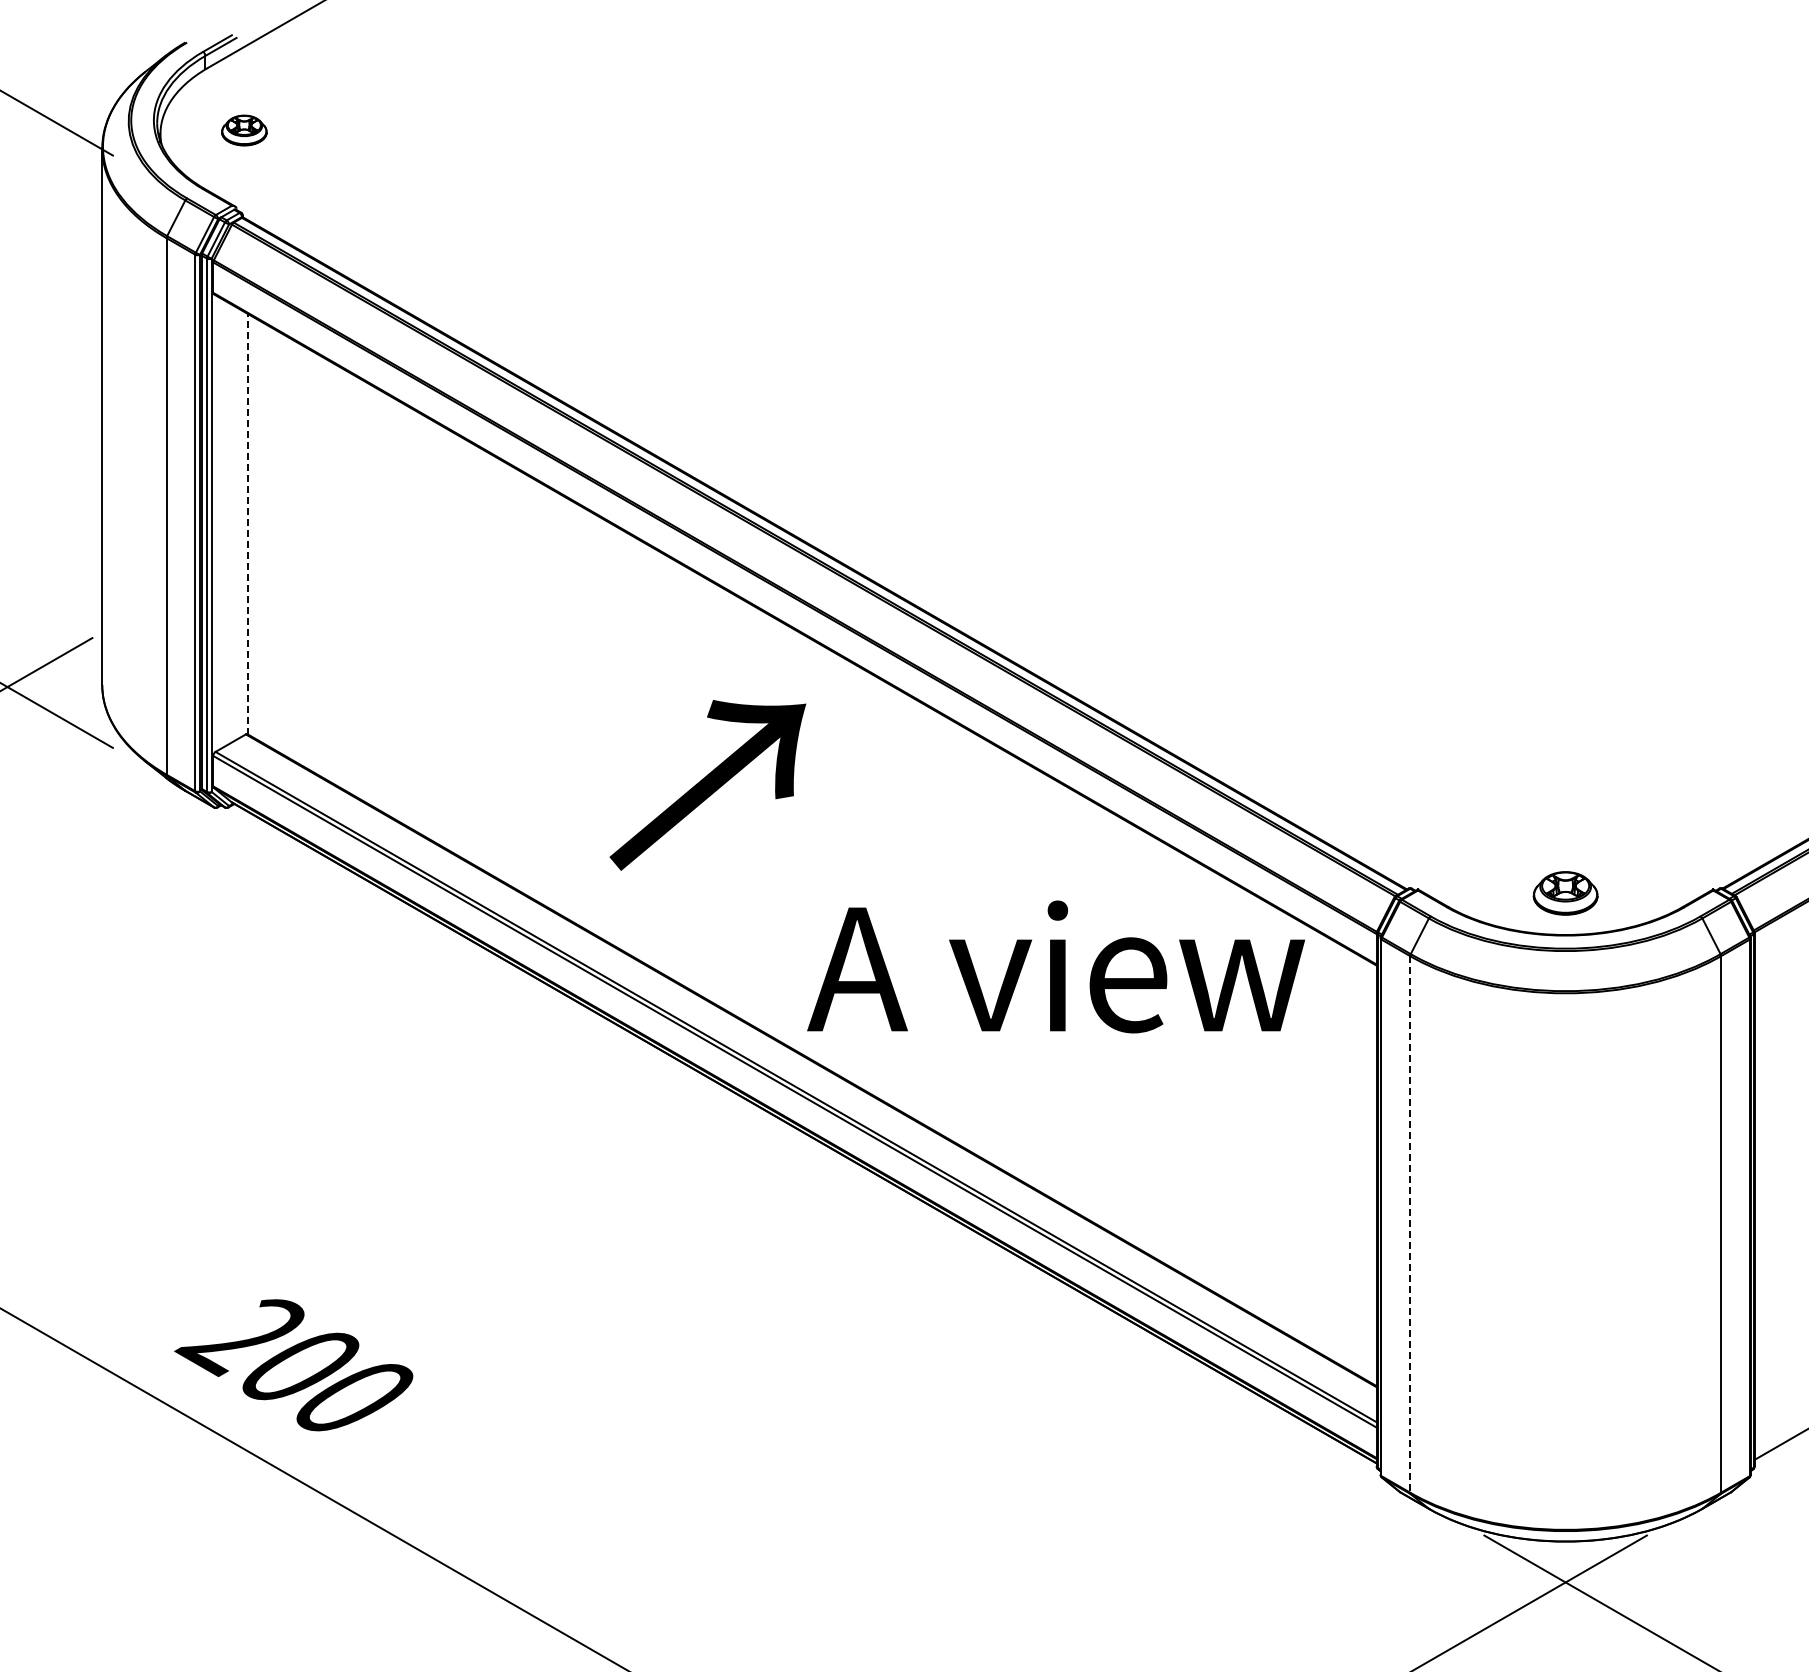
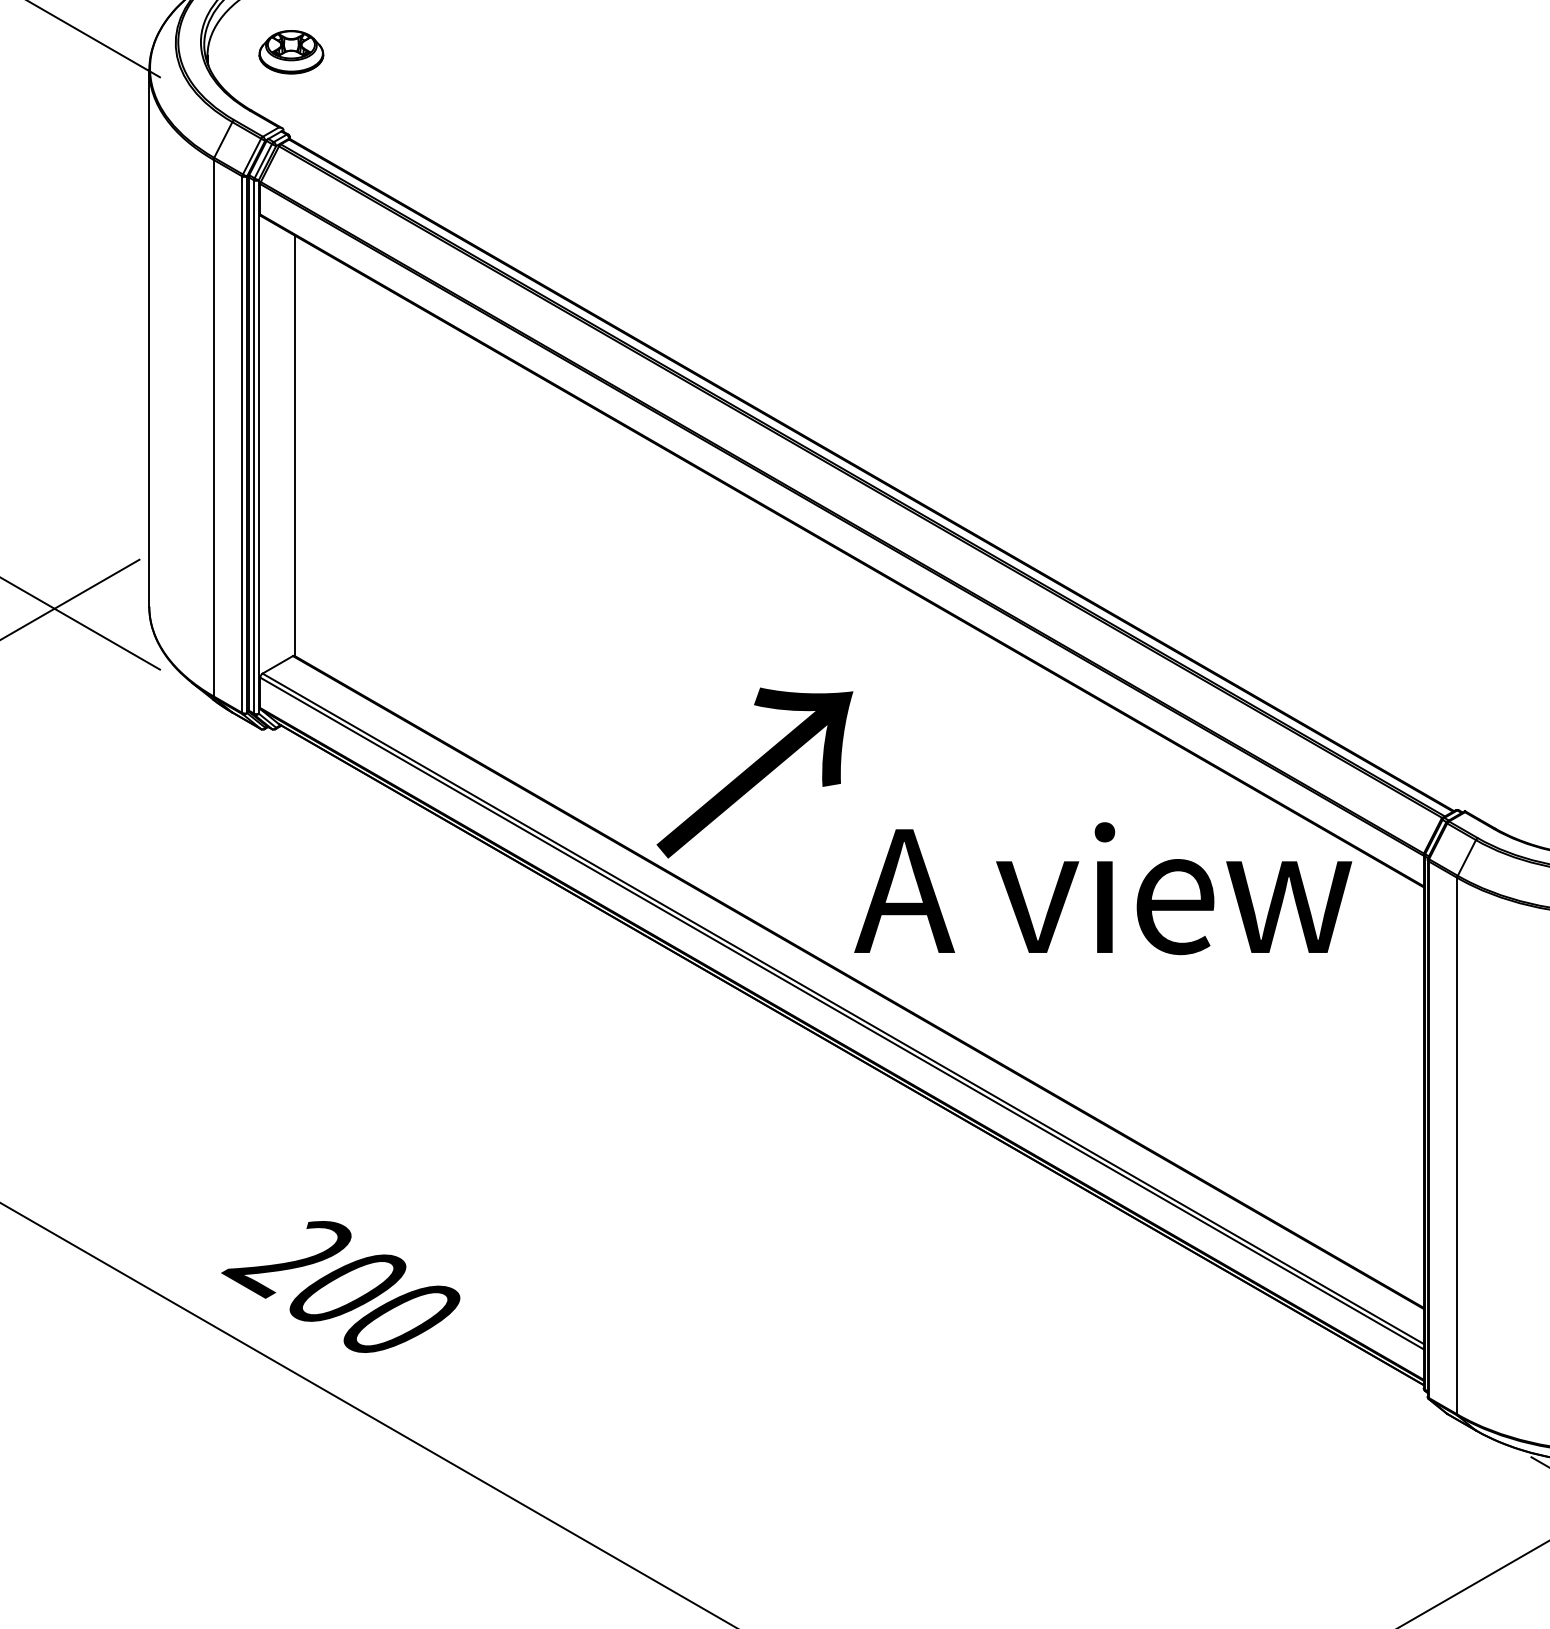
part: (244, 130) -> (291, 52), size x1.43
line: (248, 523) -> (295, 445), dashed -> solid
text: (707, 785) -> (754, 773), moved
line: (1410, 1224) -> (1457, 1146), dashed -> solid

